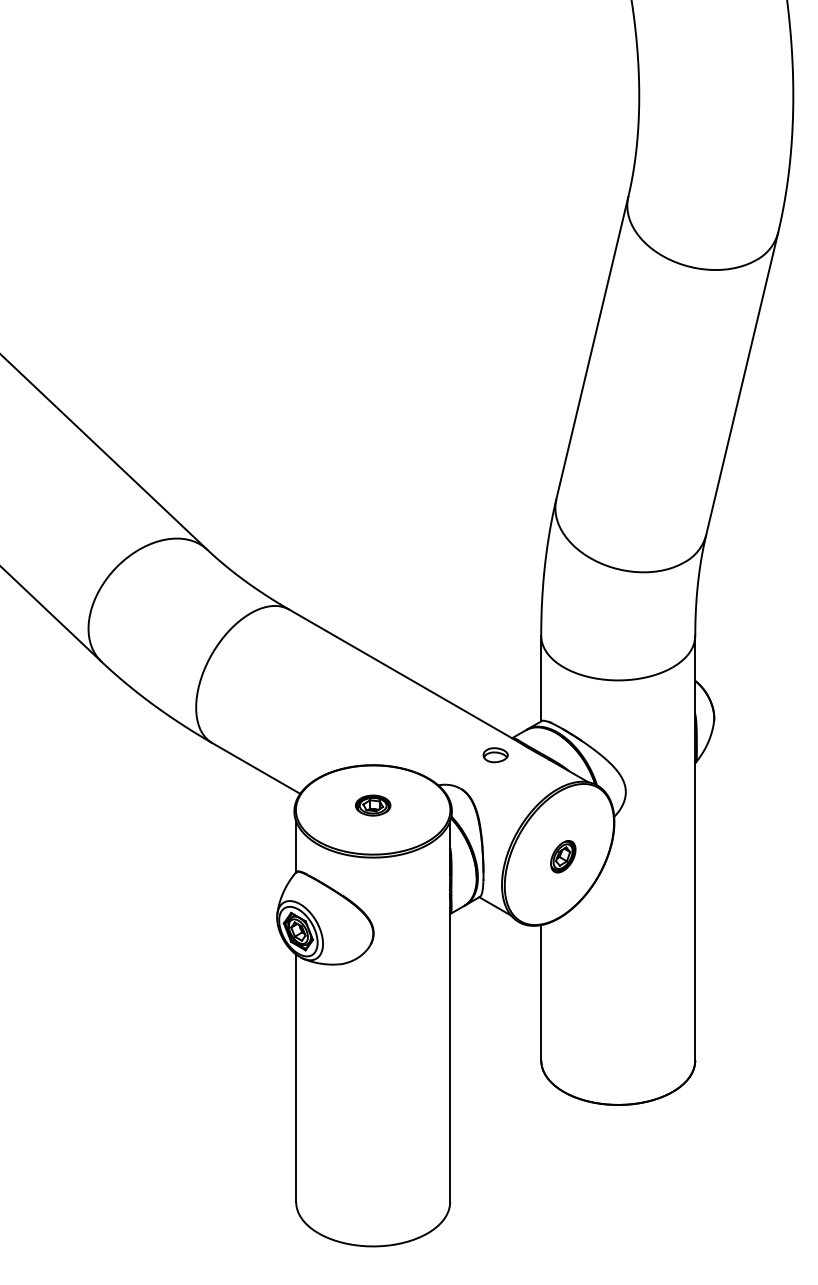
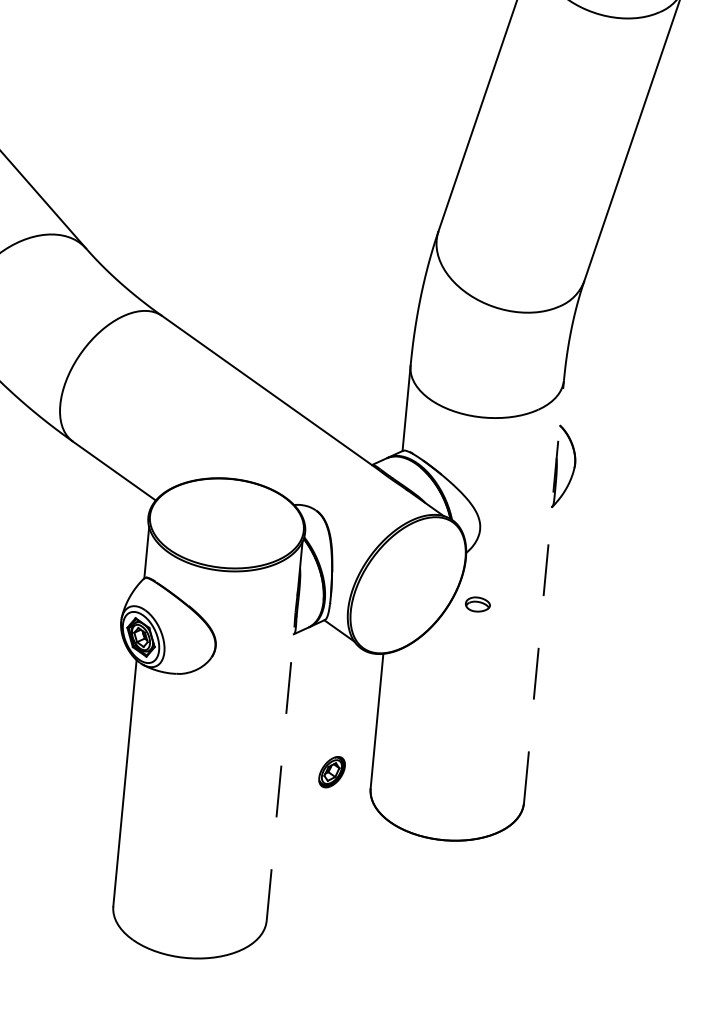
part: (495, 755) -> (477, 604), moved
part: (373, 805) -> (227, 518), removed
line: (695, 847) -> (544, 591), solid -> dashed
part: (563, 856) -> (332, 771), moved
line: (450, 1054) -> (280, 774), solid -> dashed

